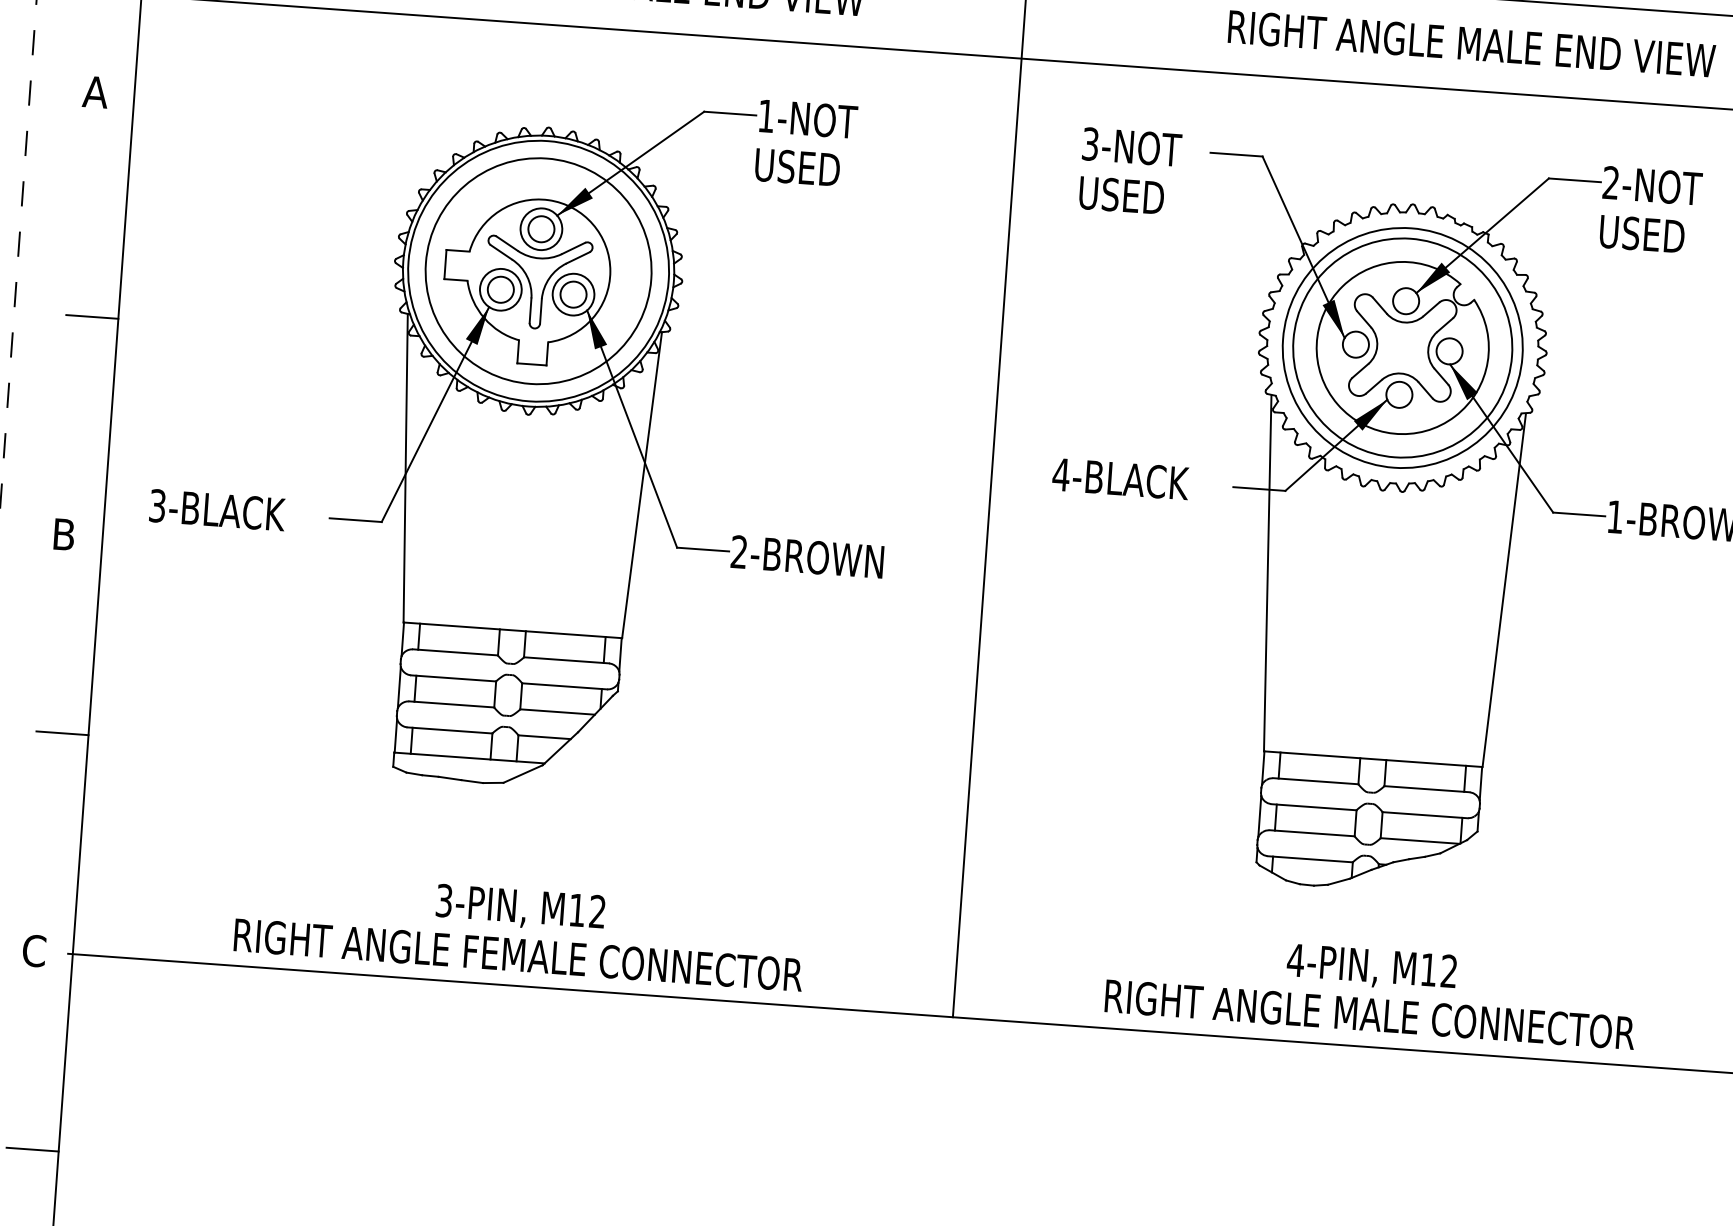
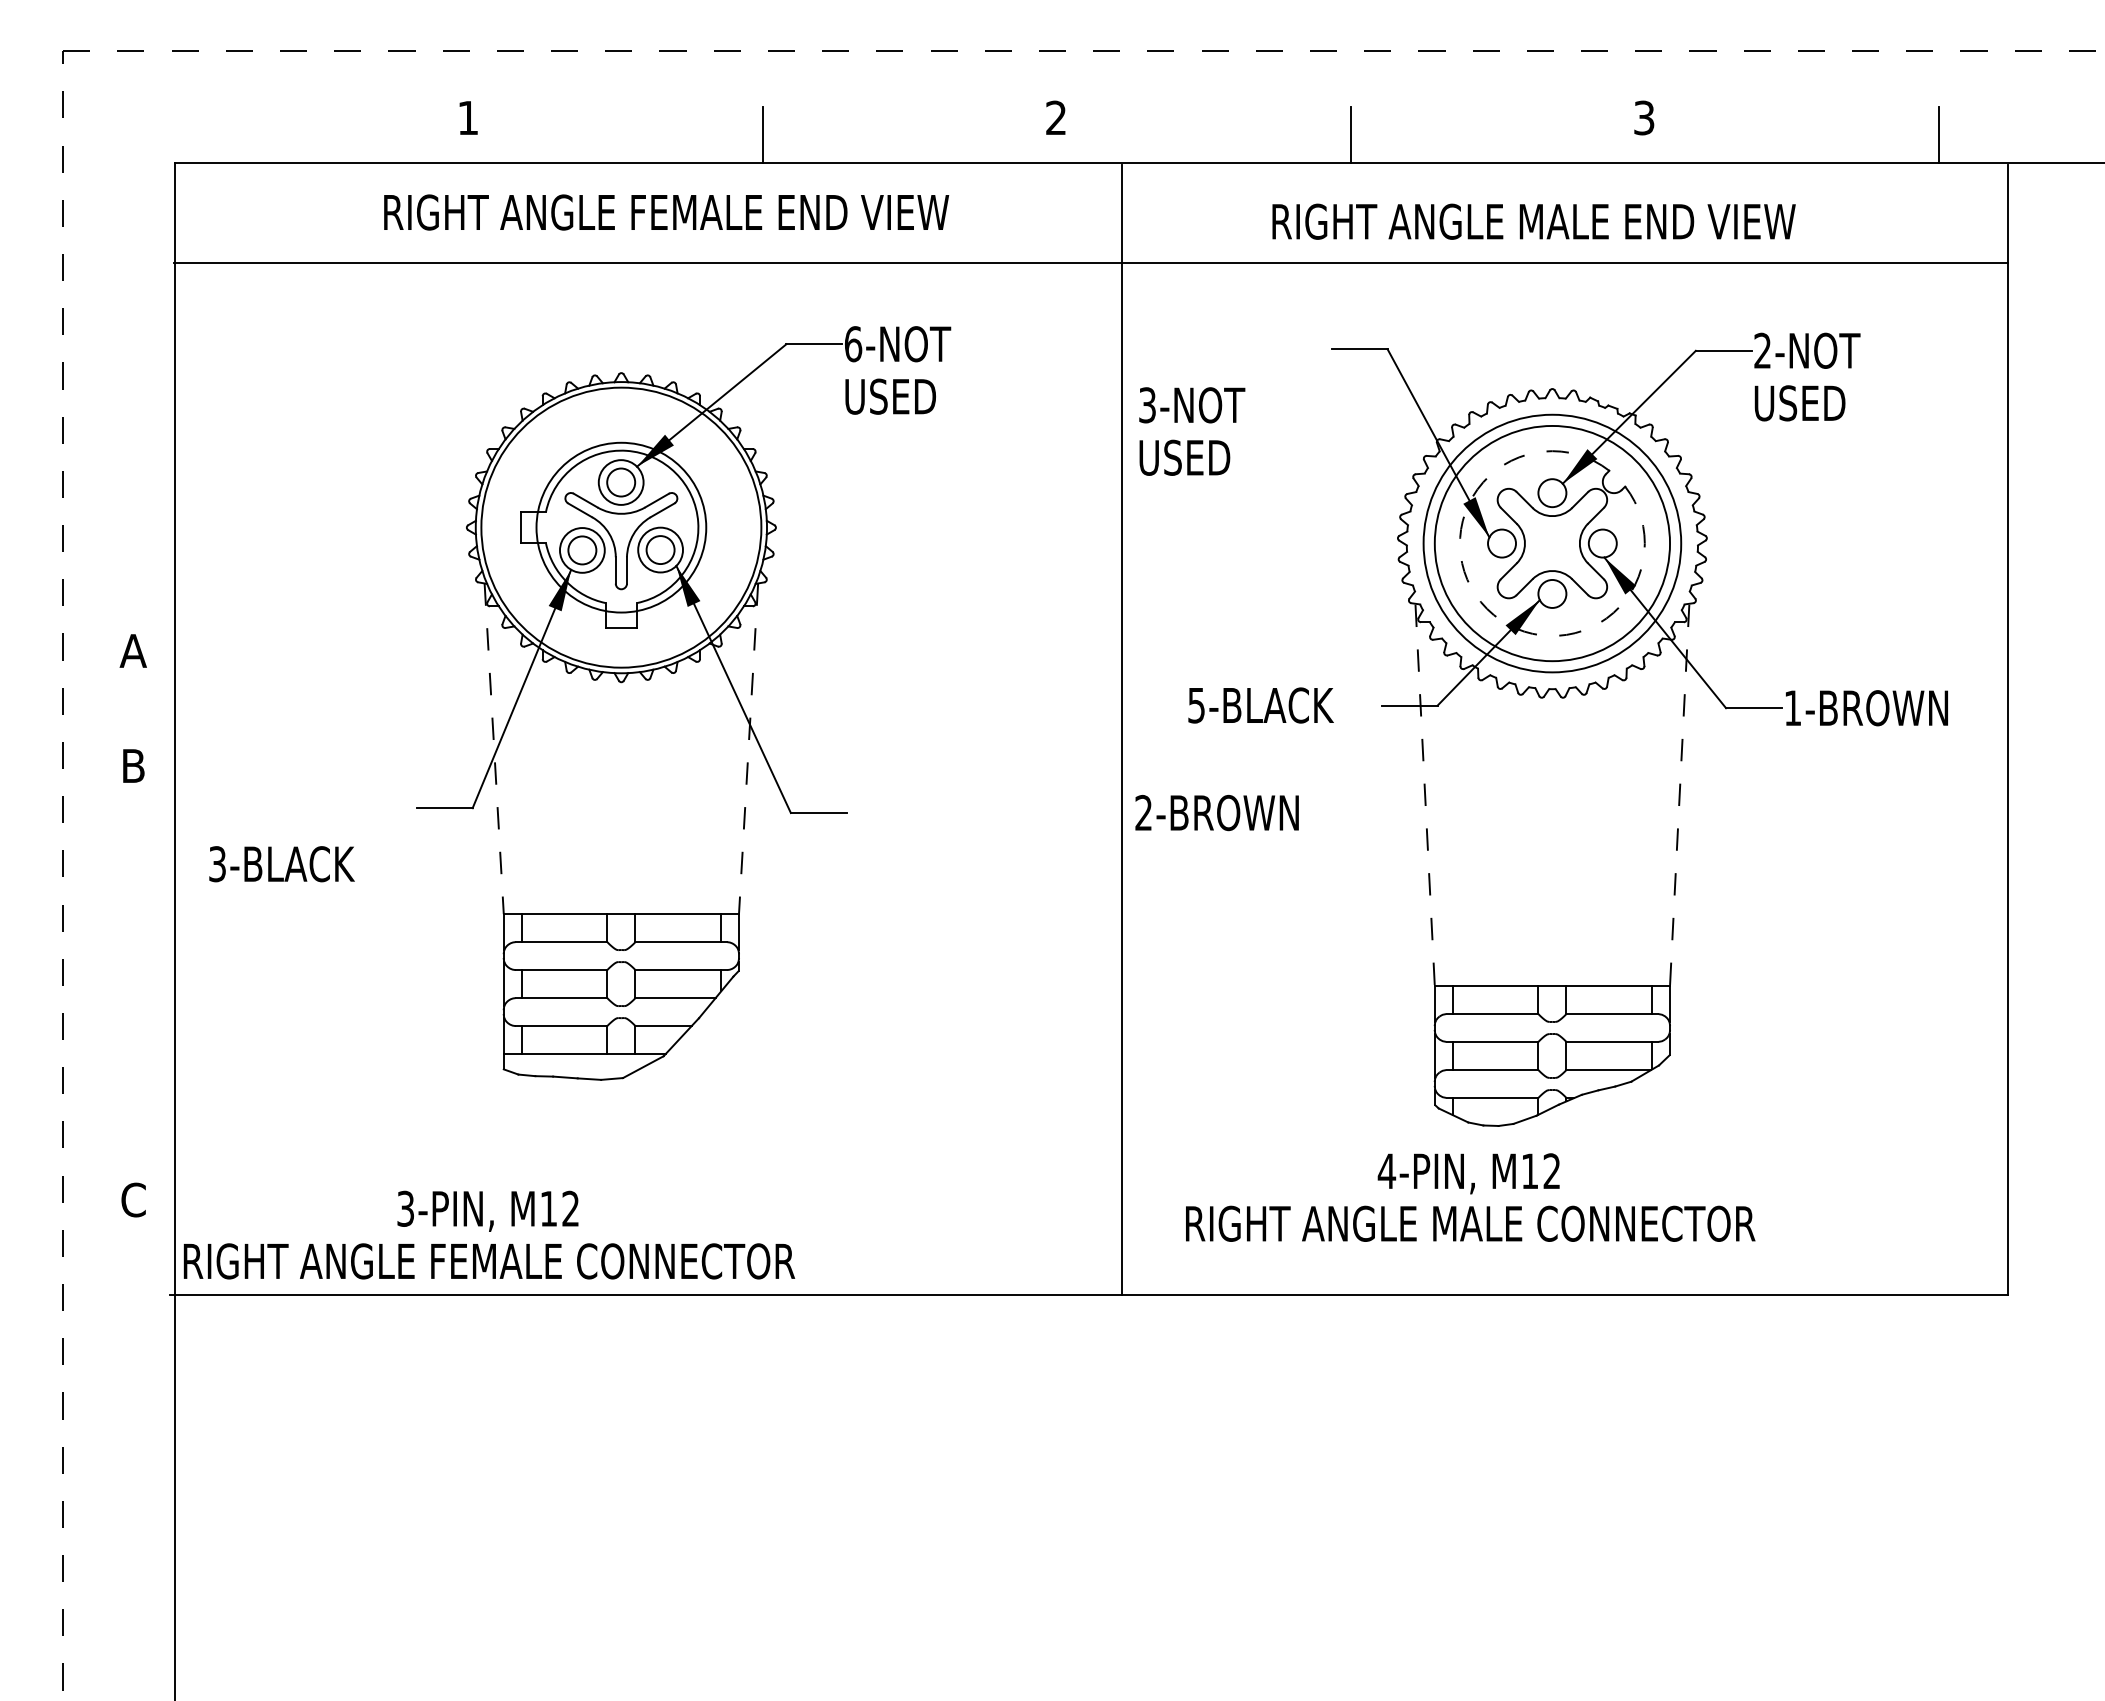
text: (1471, 43) -> (1533, 221), moved
text: (94, 91) -> (132, 650), moved
text: (766, 116) -> (853, 344), 1-NOT -> 6-NOT
text: (1130, 171) -> (1192, 431), moved
circle: (538, 271) -> (621, 527), size x0.7
line: (92, 316) -> (147, 610), removed
arc: (1338, 404) -> (1487, 608), solid -> dashed
line: (405, 468) -> (494, 748), solid -> dashed
text: (1061, 474) -> (1196, 705), 4-BLACK -> 5-BLACK
line: (642, 484) -> (748, 748), solid -> dashed
text: (217, 510) -> (281, 864), moved
text: (64, 534) -> (133, 765), moved
text: (806, 557) -> (1216, 813), moved
line: (1268, 573) -> (1425, 795), solid -> dashed
line: (1504, 590) -> (1679, 795), solid -> dashed
line: (62, 732) -> (147, 1058), removed
text: (520, 930) -> (489, 1234), moved
text: (34, 950) -> (133, 1199), moved
text: (1371, 990) -> (1470, 1197), moved
line: (33, 1149) -> (147, 1506), removed

